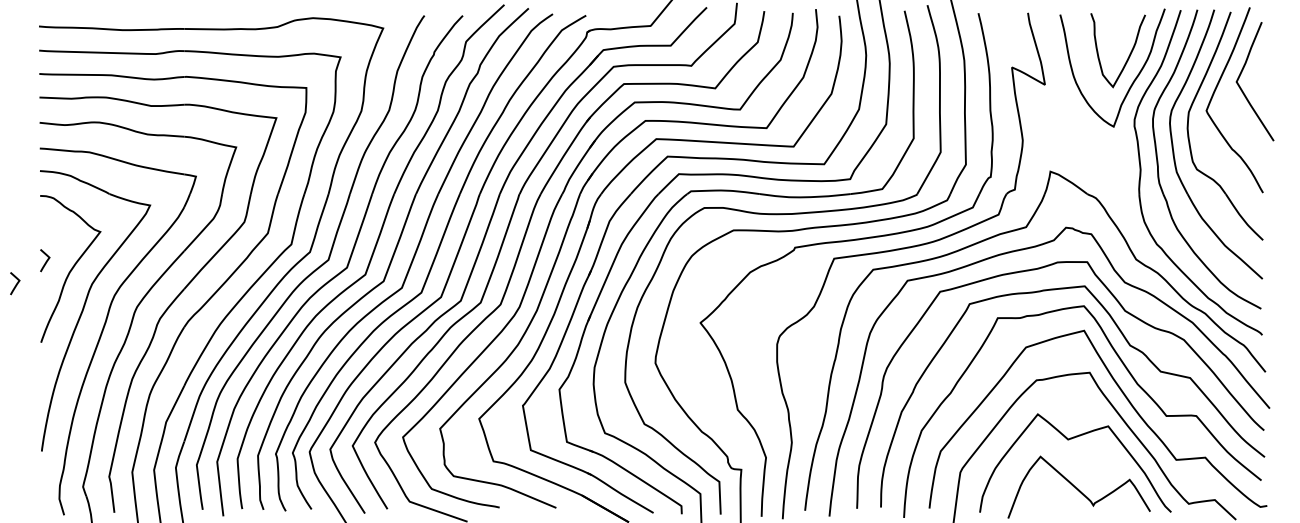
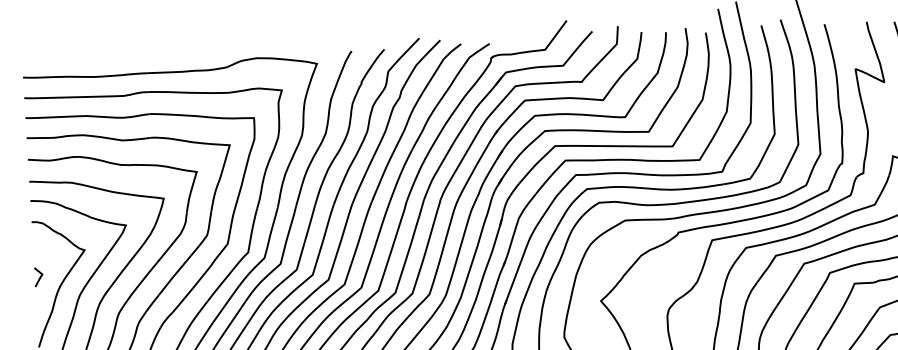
curve: (16, 283) -> (15, 297), removed

